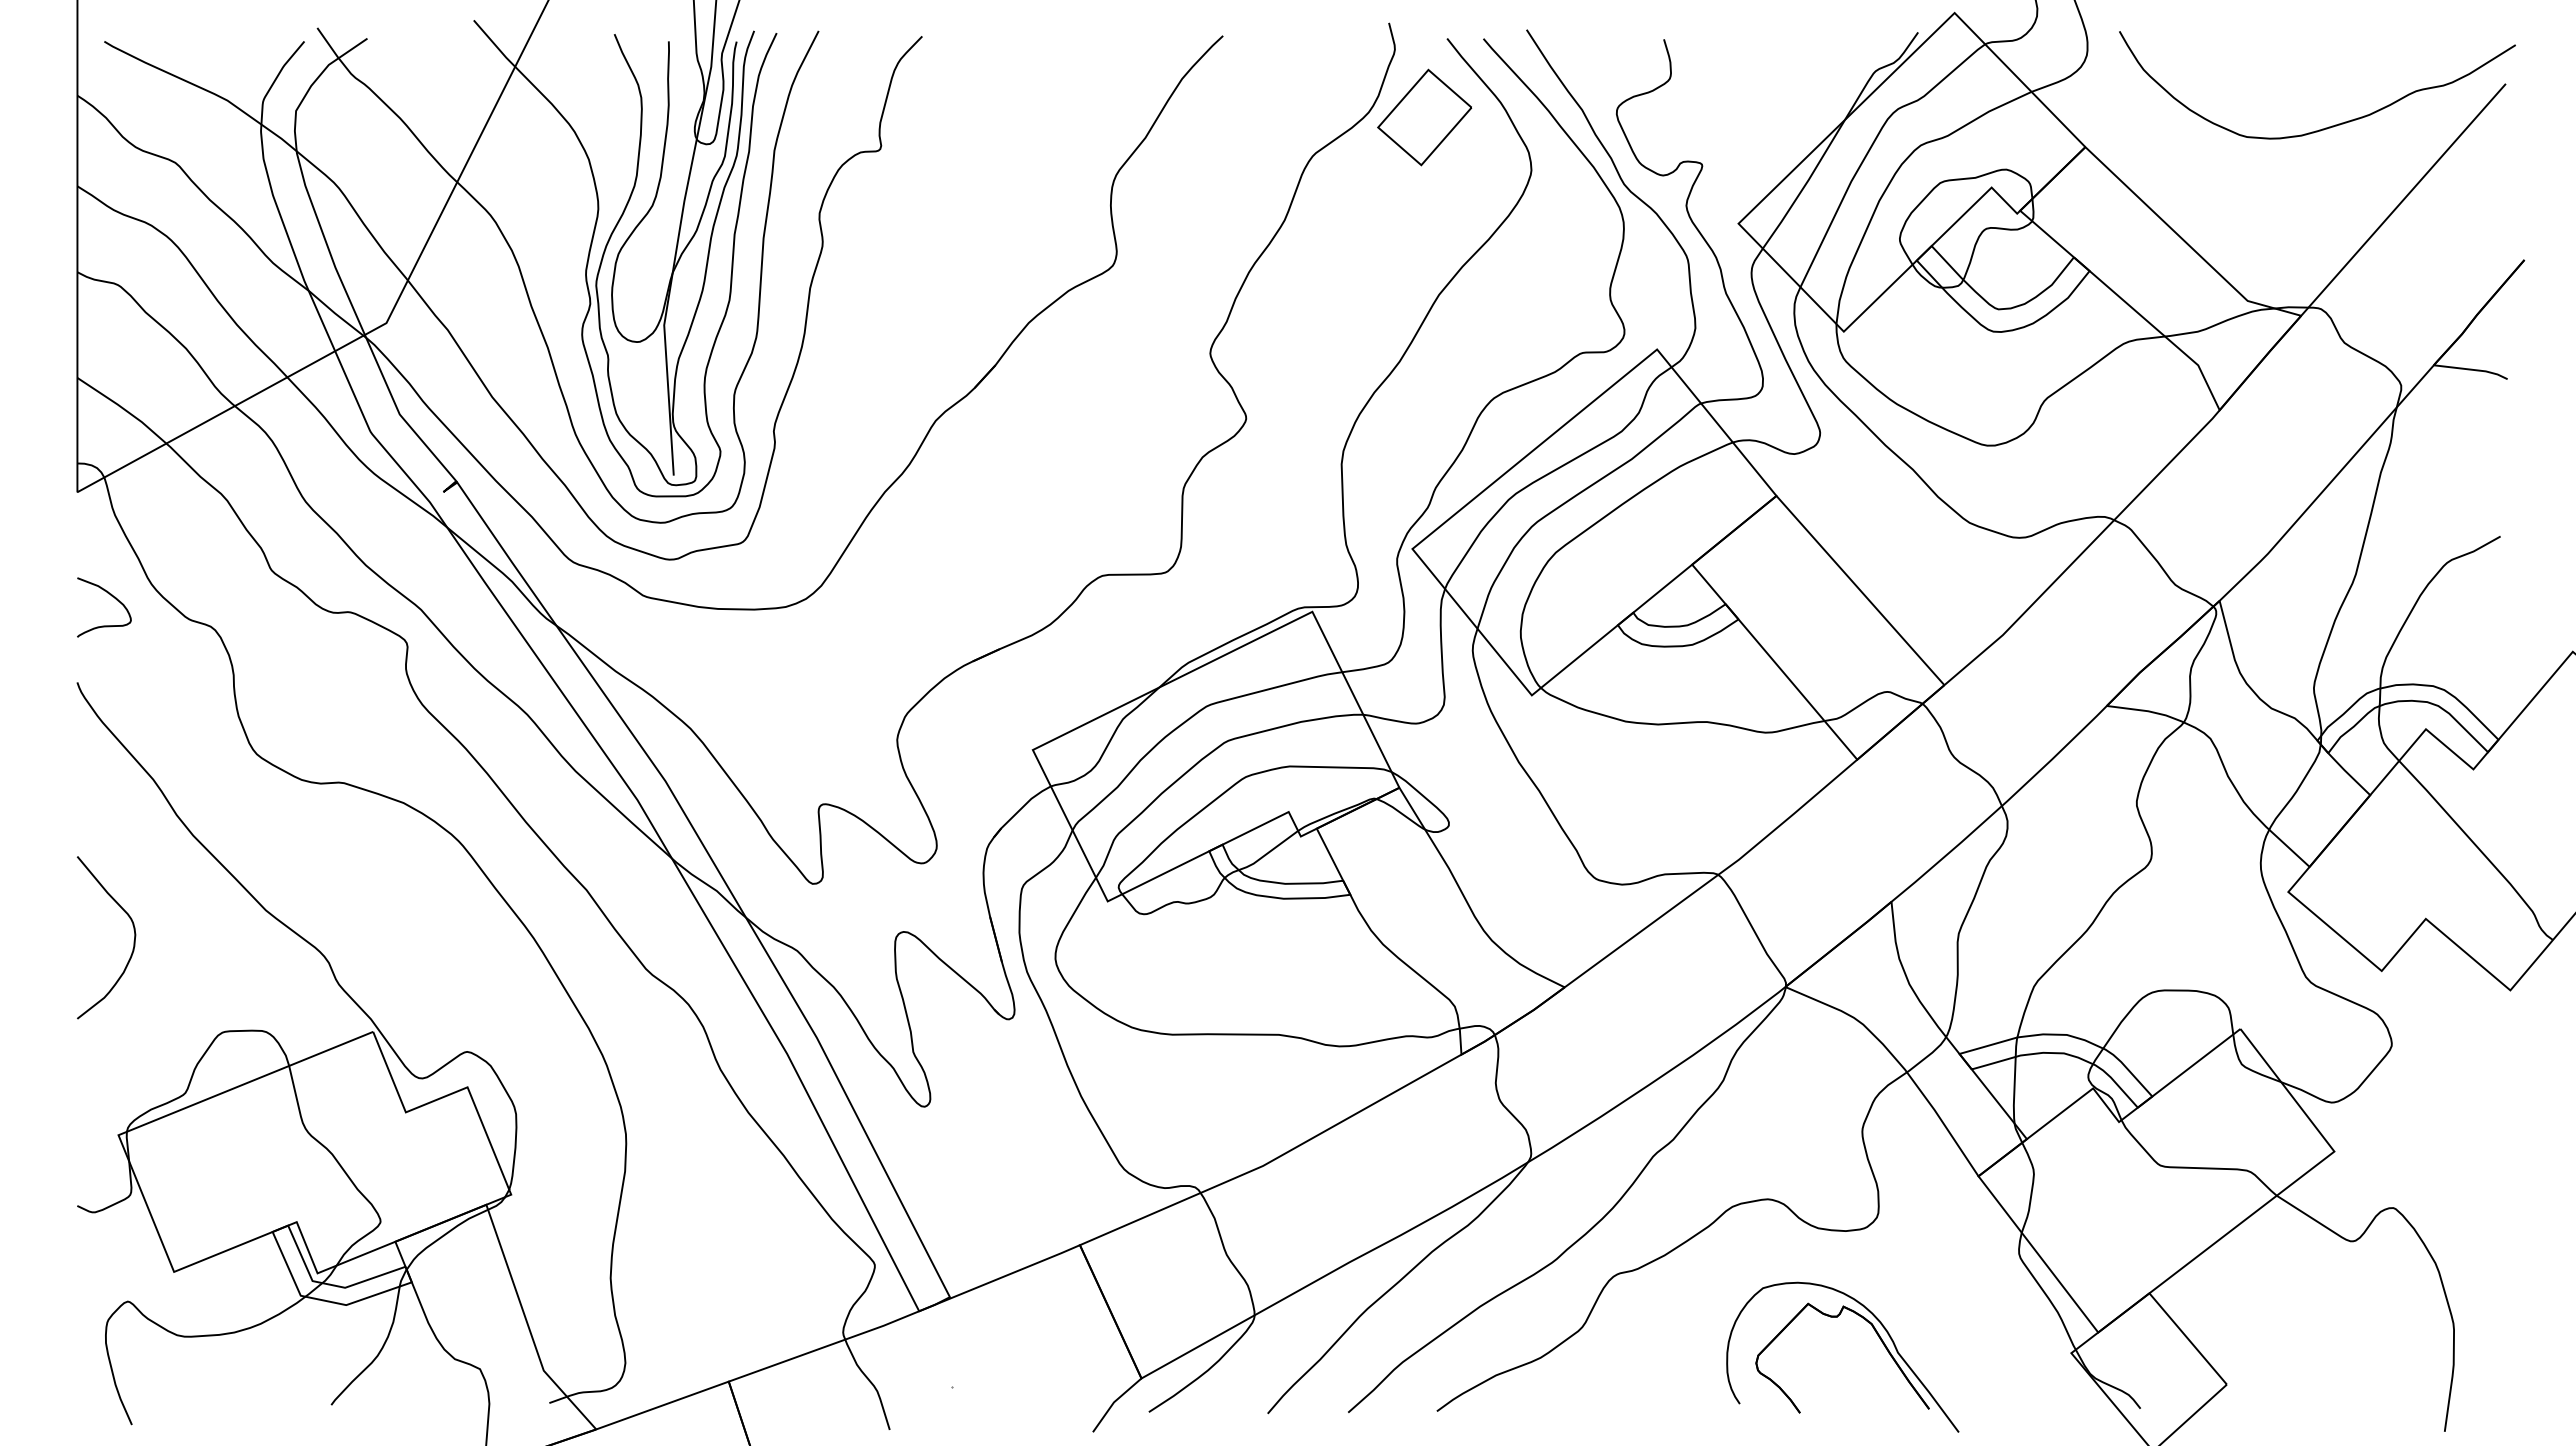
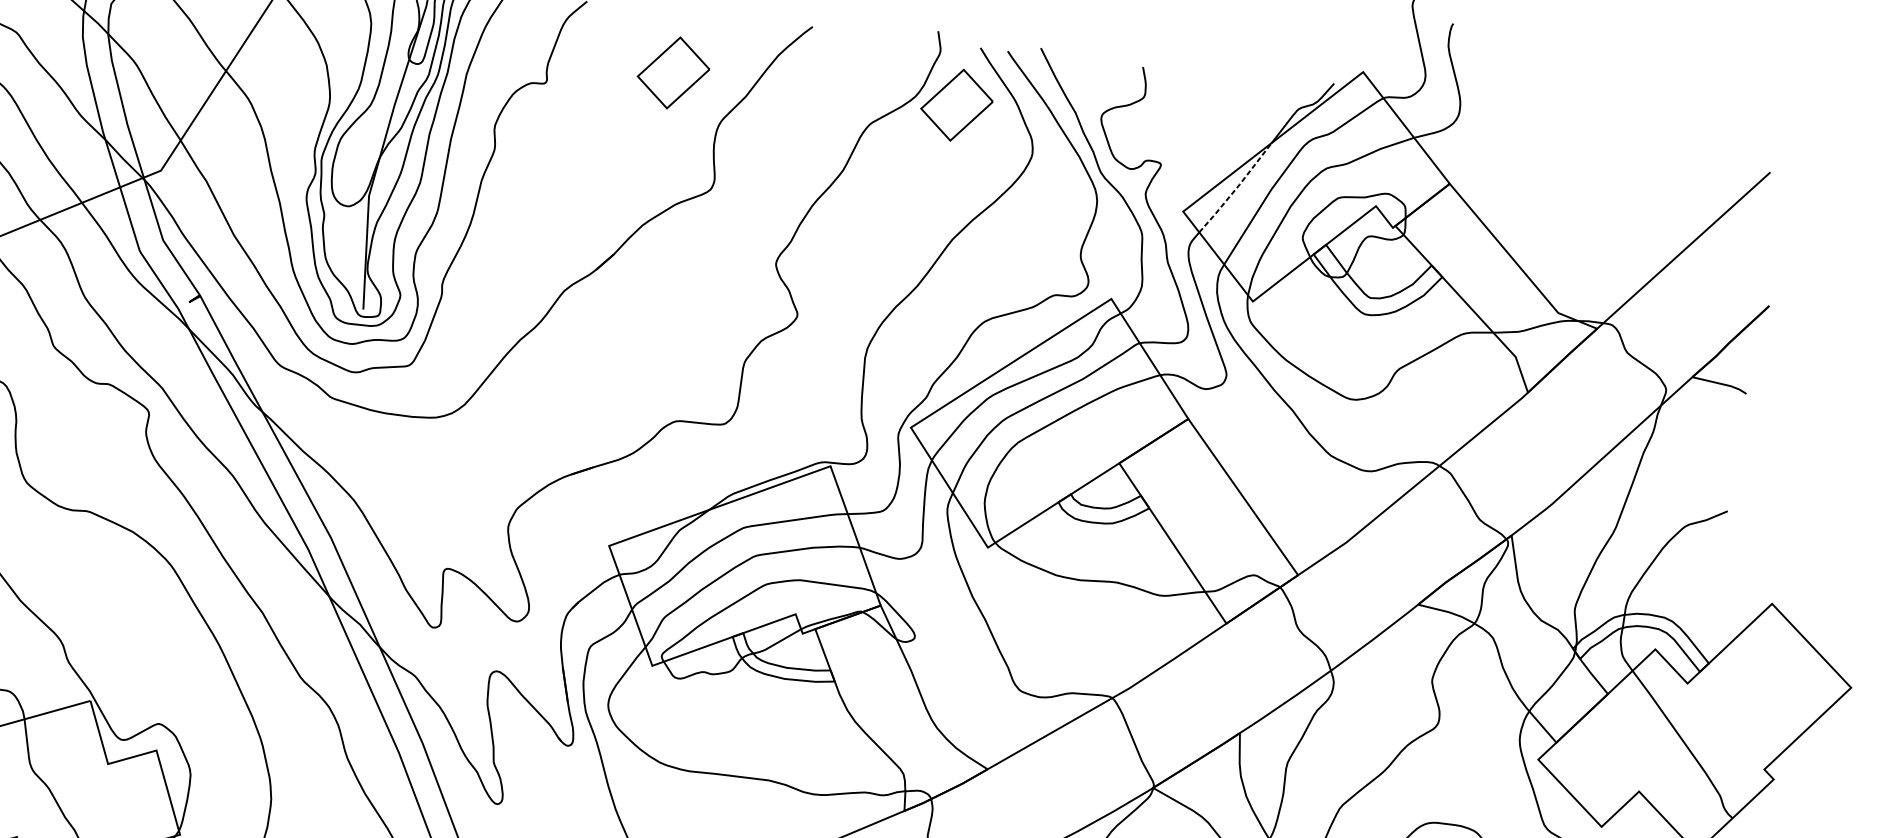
part: (1046, 117) -> (673, 72), added
curve: (2328, 126) -> (1633, 189), removed
line: (1805, 185) -> (1236, 188), solid -> dashed

